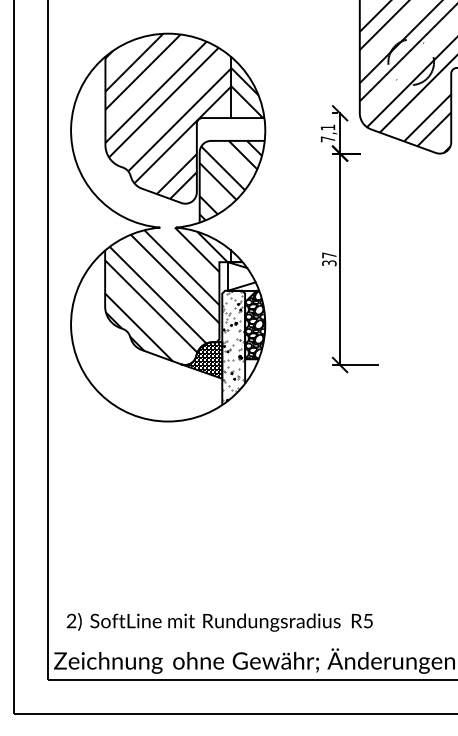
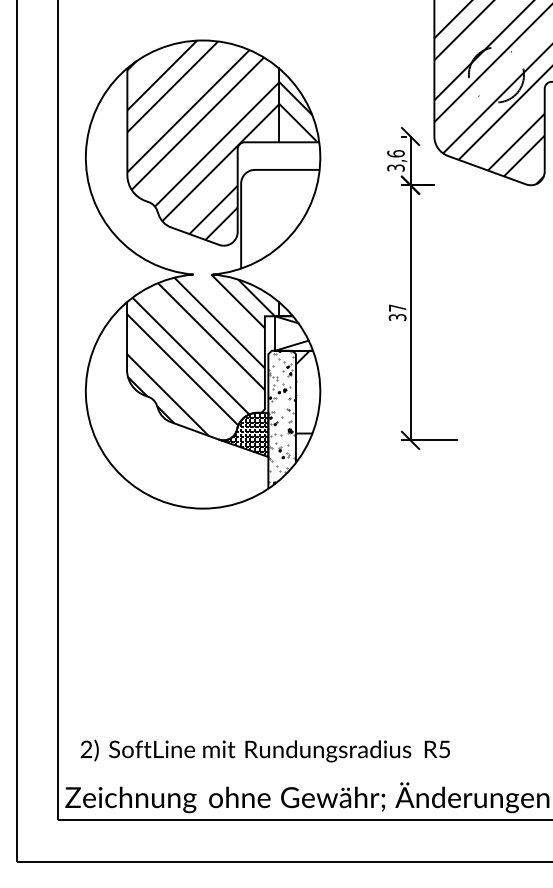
text: (327, 133) -> (395, 160), 7,1 -> 3,6
hatch: (230, 180) -> (278, 217), removed
hatch: (255, 324) -> (308, 391), removed

